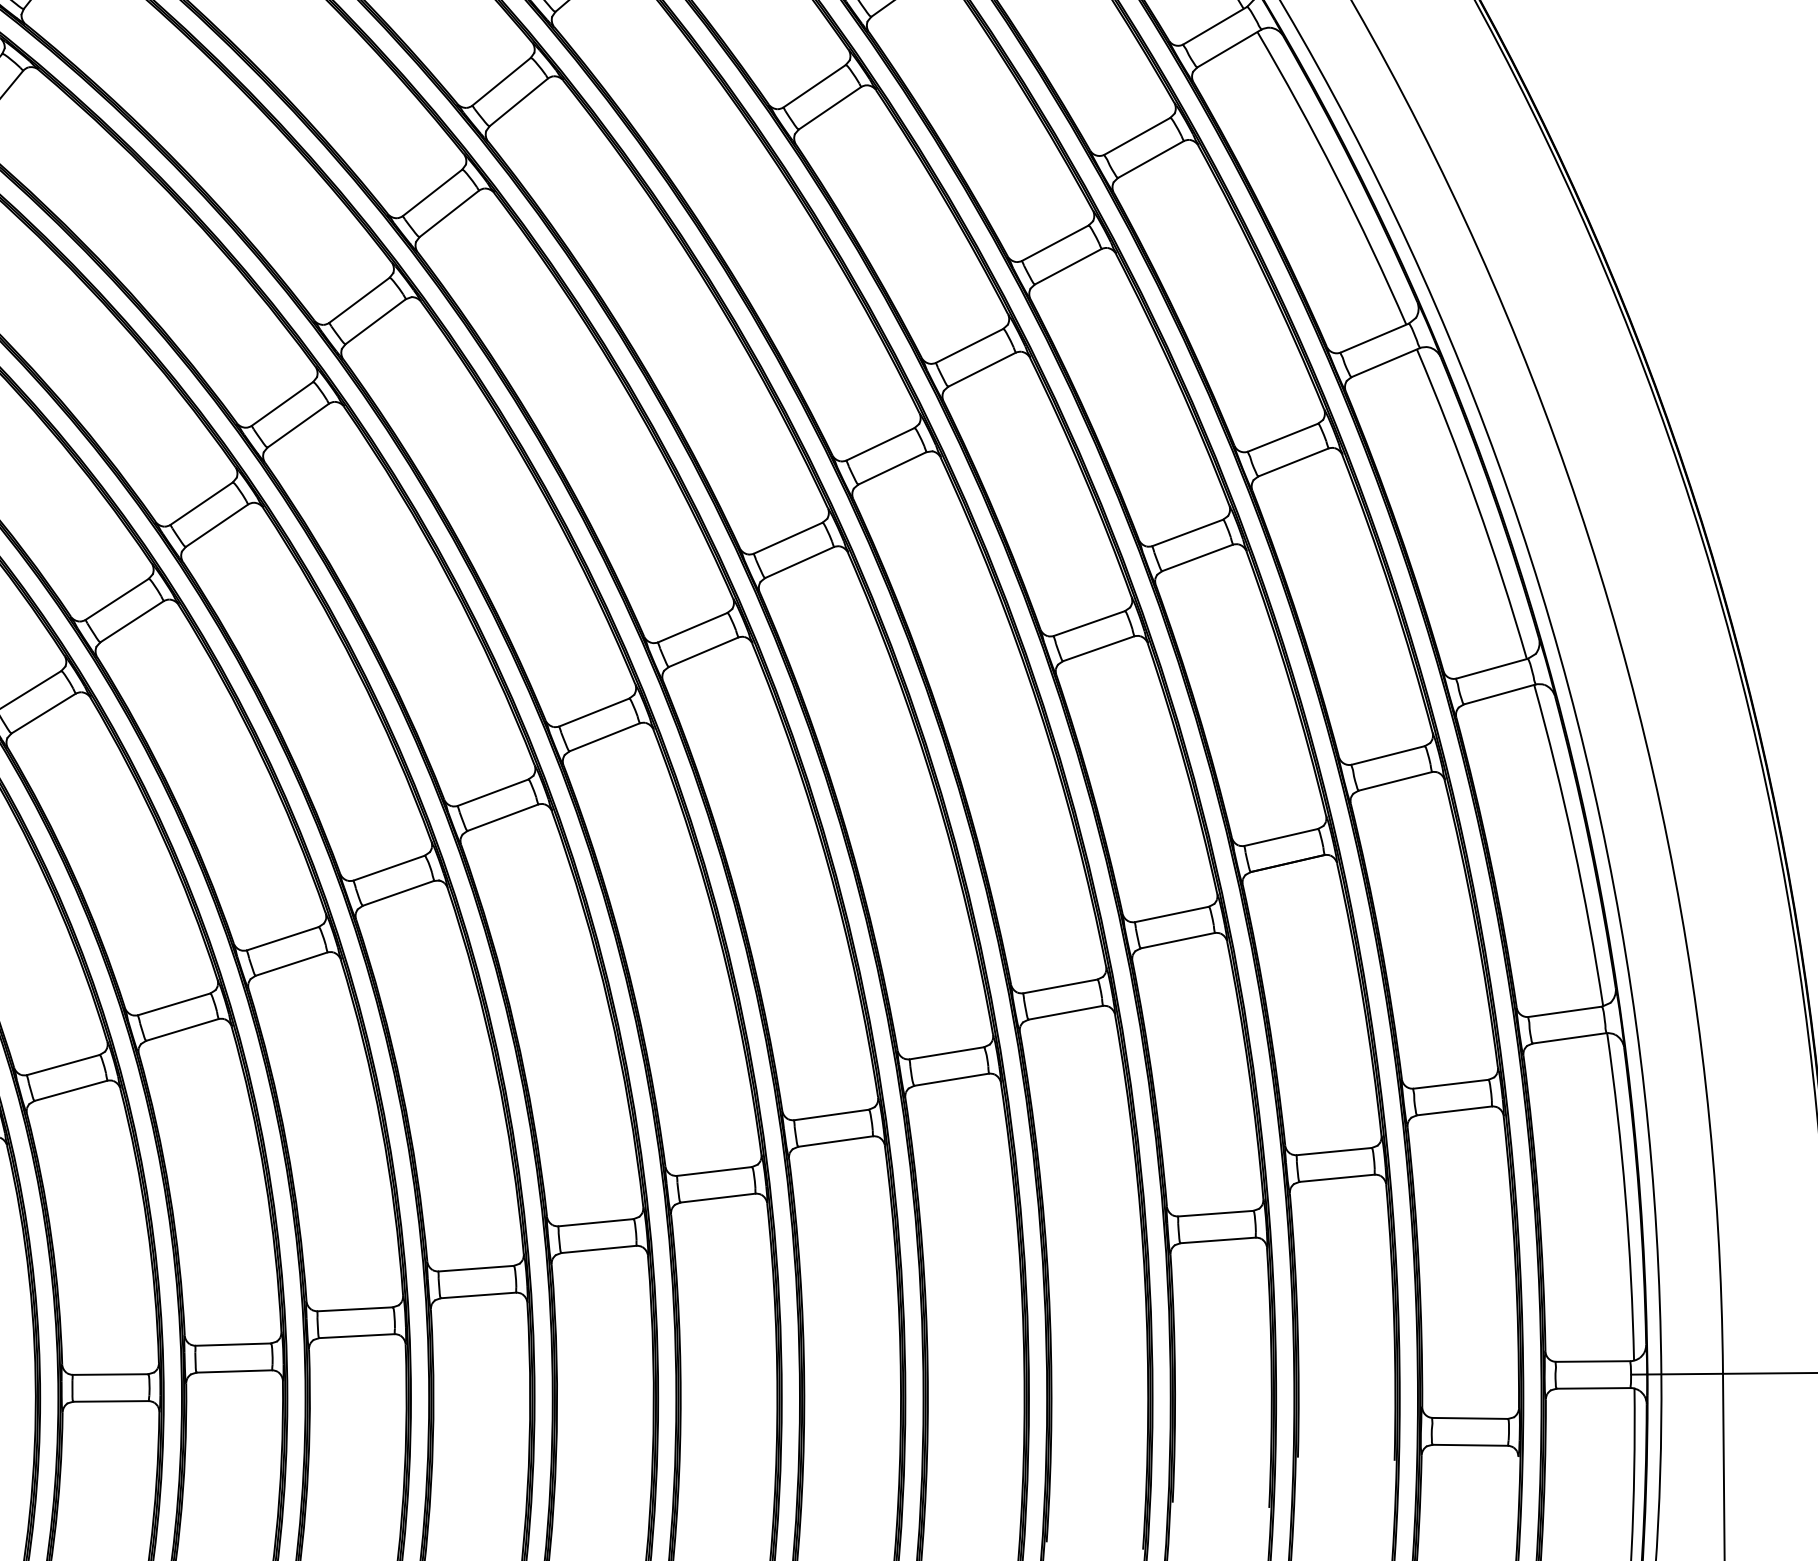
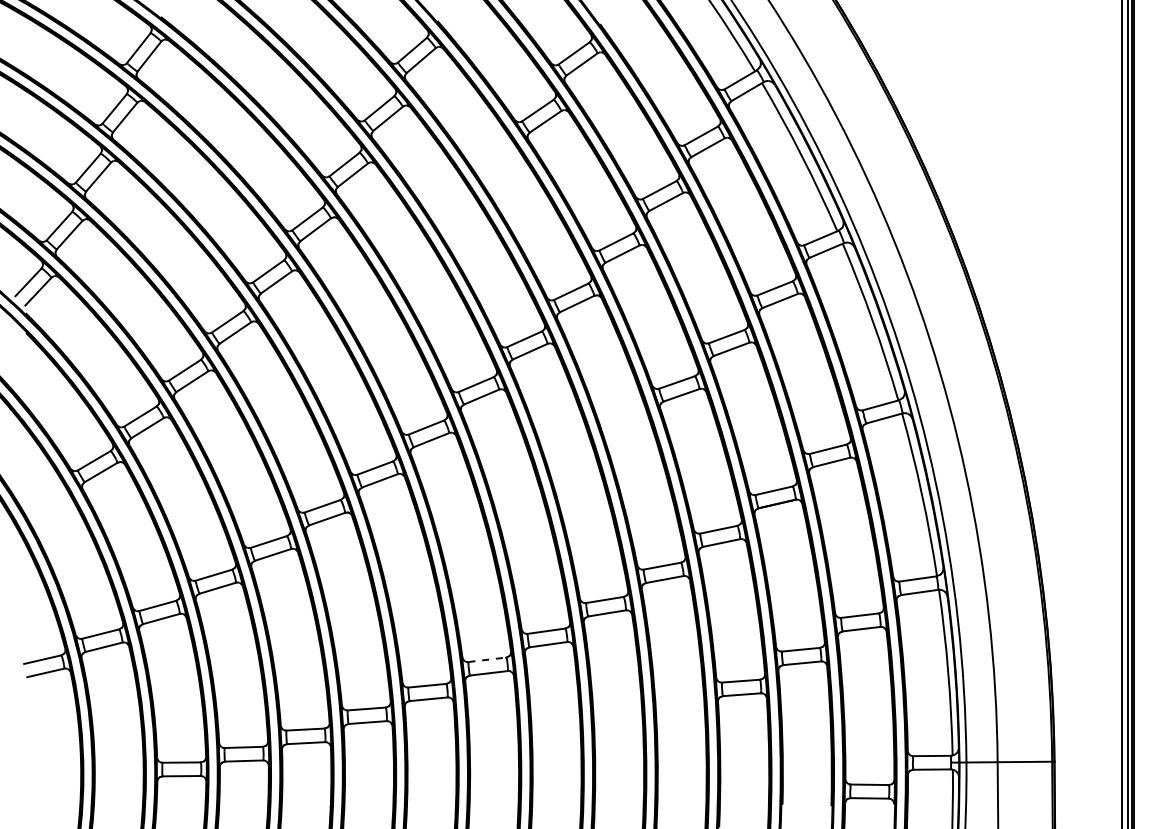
line: (714, 1170) -> (487, 659), solid -> dashed

